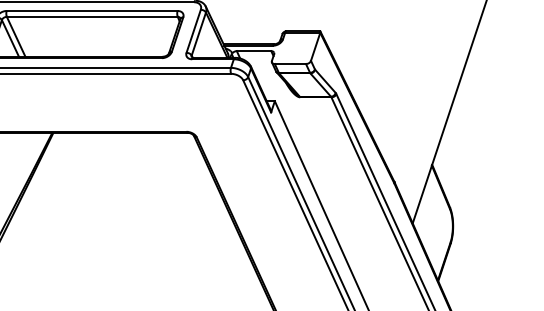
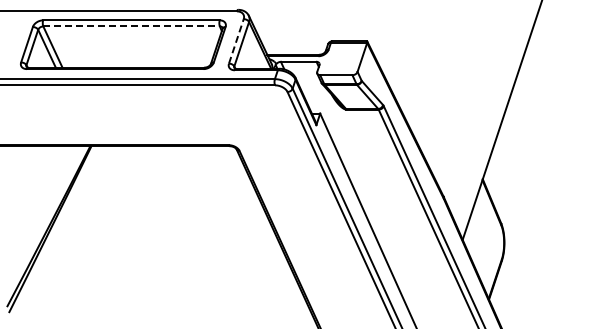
line: (93, 16) -> (132, 26), solid -> dashed
line: (193, 30) -> (236, 40), solid -> dashed

